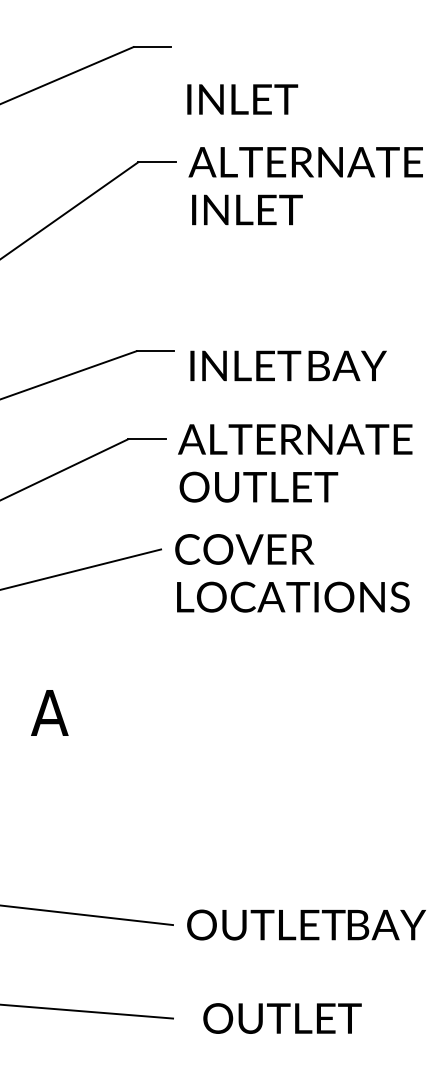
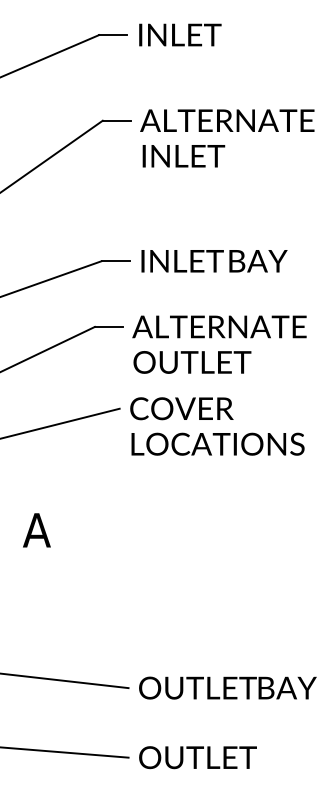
text: (242, 98) -> (180, 34), moved
text: (288, 366) -> (214, 261), moved
text: (281, 1018) -> (197, 757), moved

